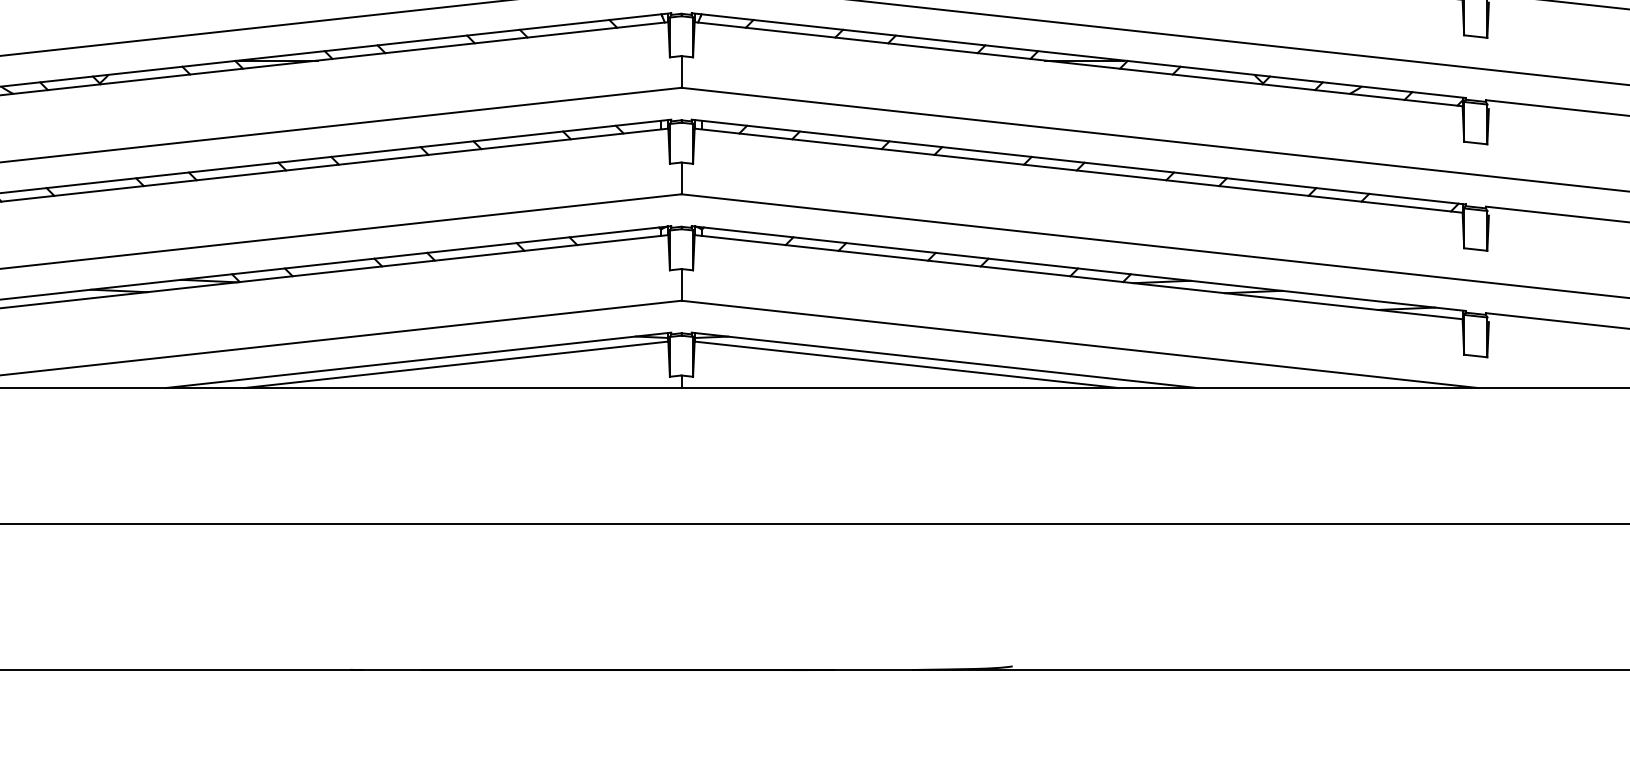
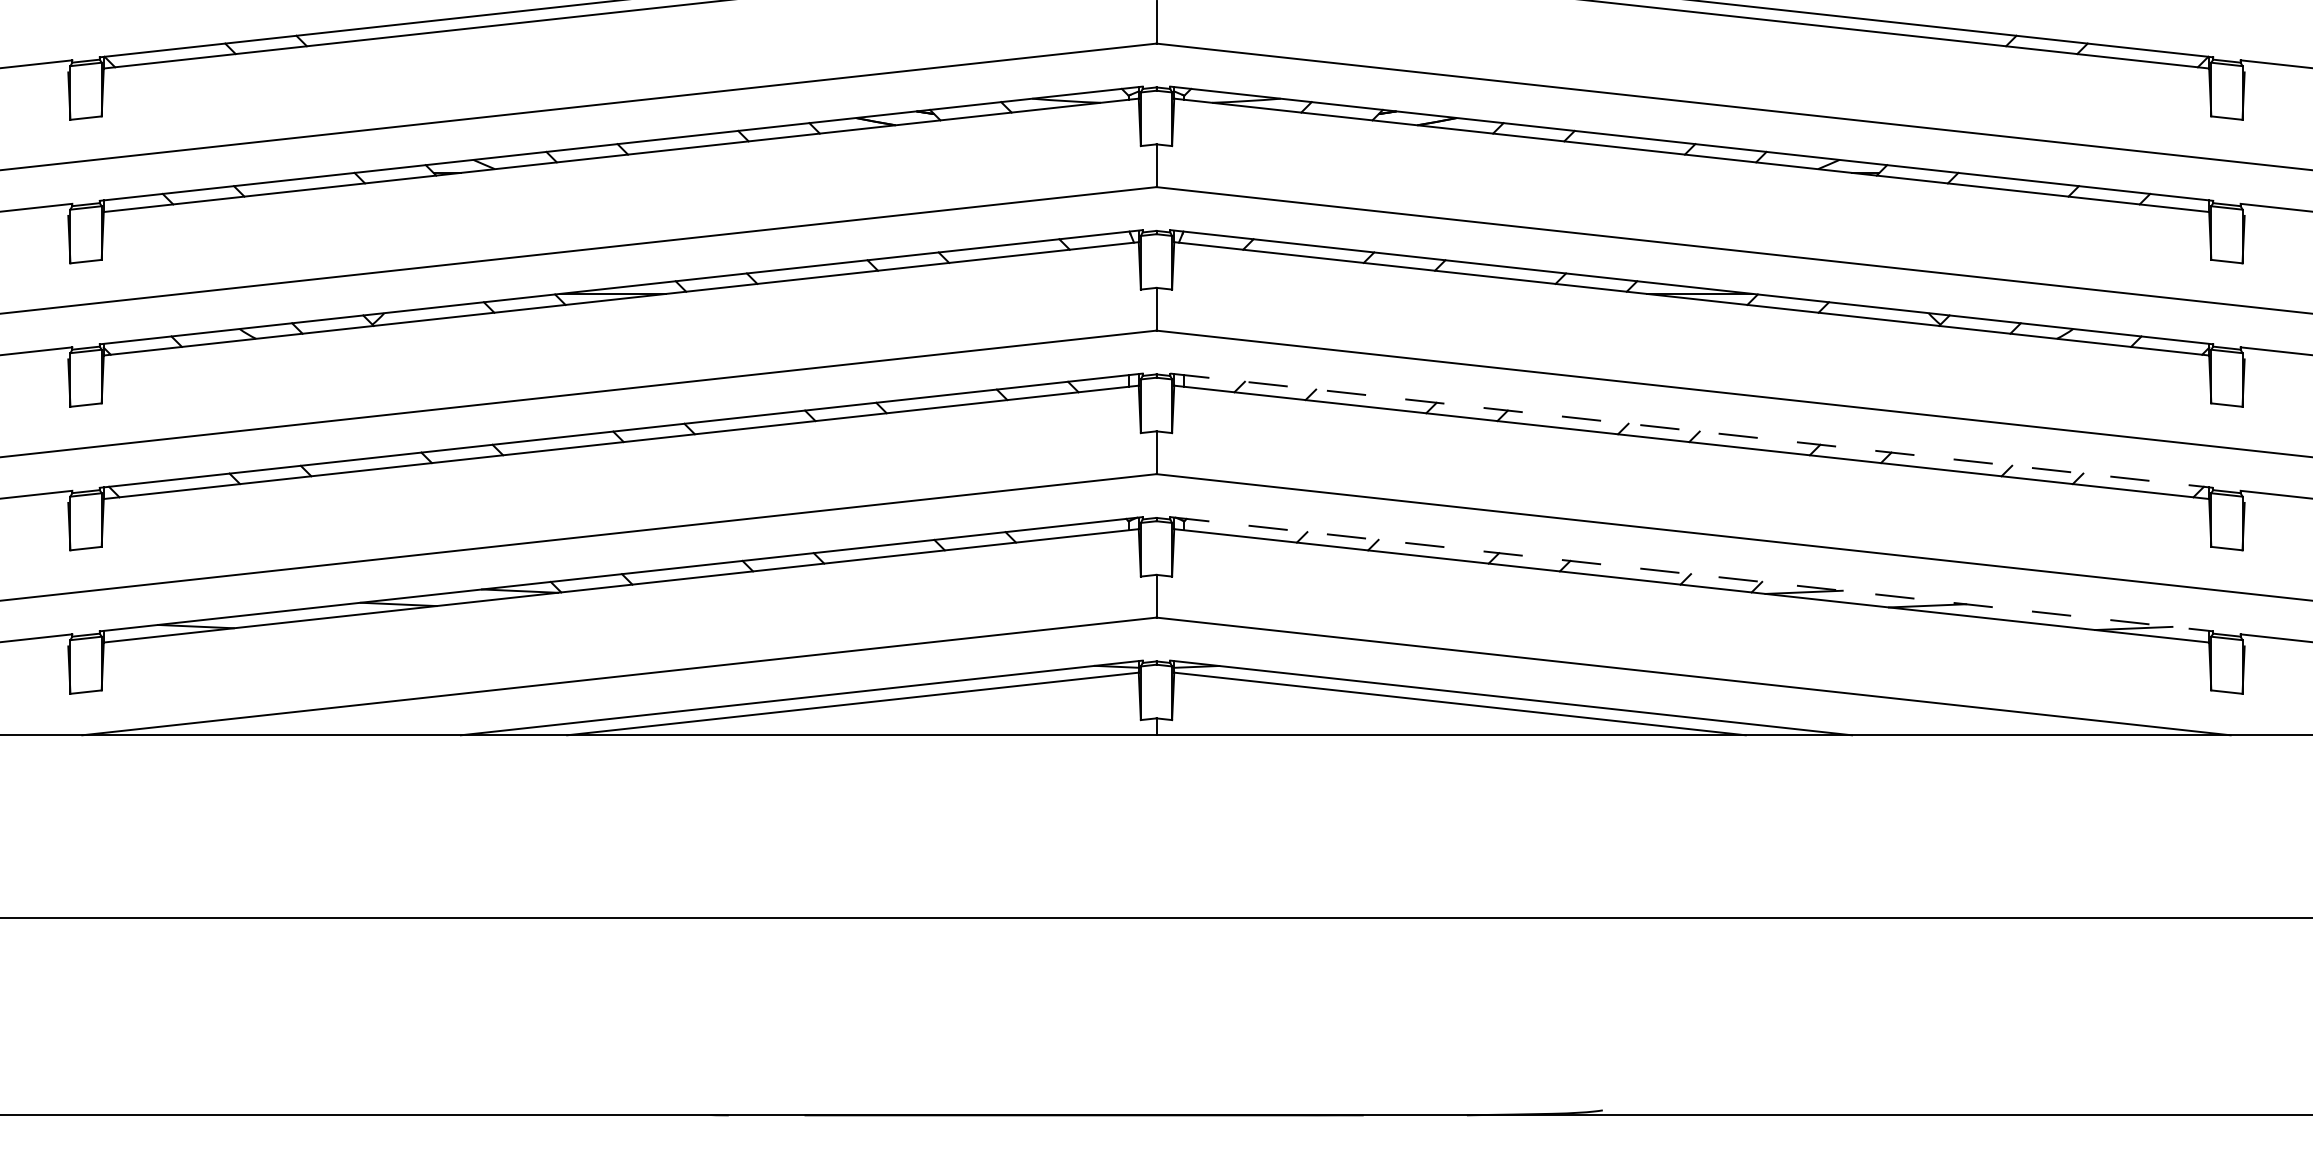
line: (1078, 161) -> (1691, 430), solid -> dashed
line: (1078, 268) -> (1691, 574), solid -> dashed

